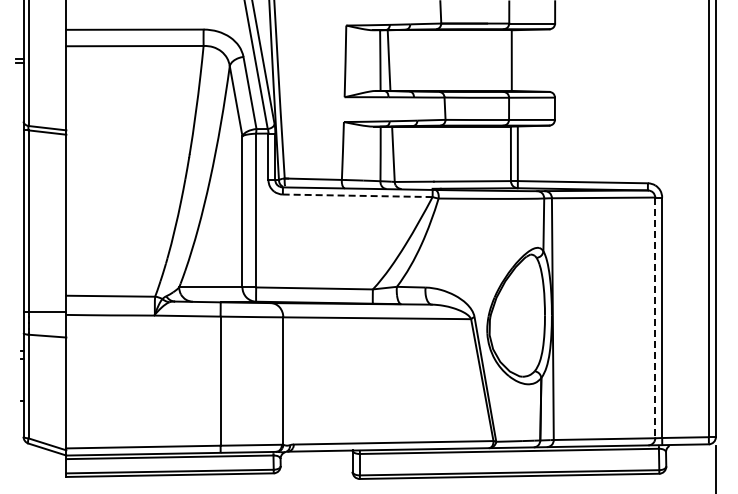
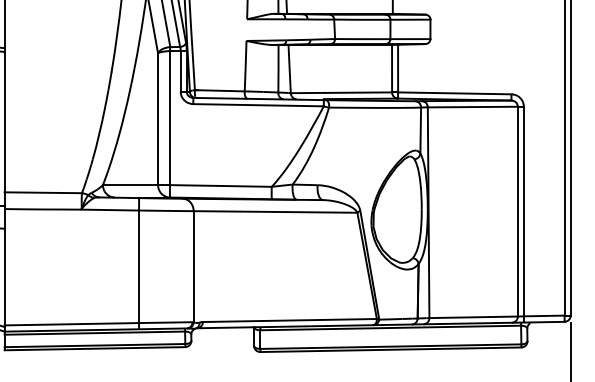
line: (357, 195) -> (258, 104), dashed -> solid
line: (655, 318) -> (518, 212), dashed -> solid

